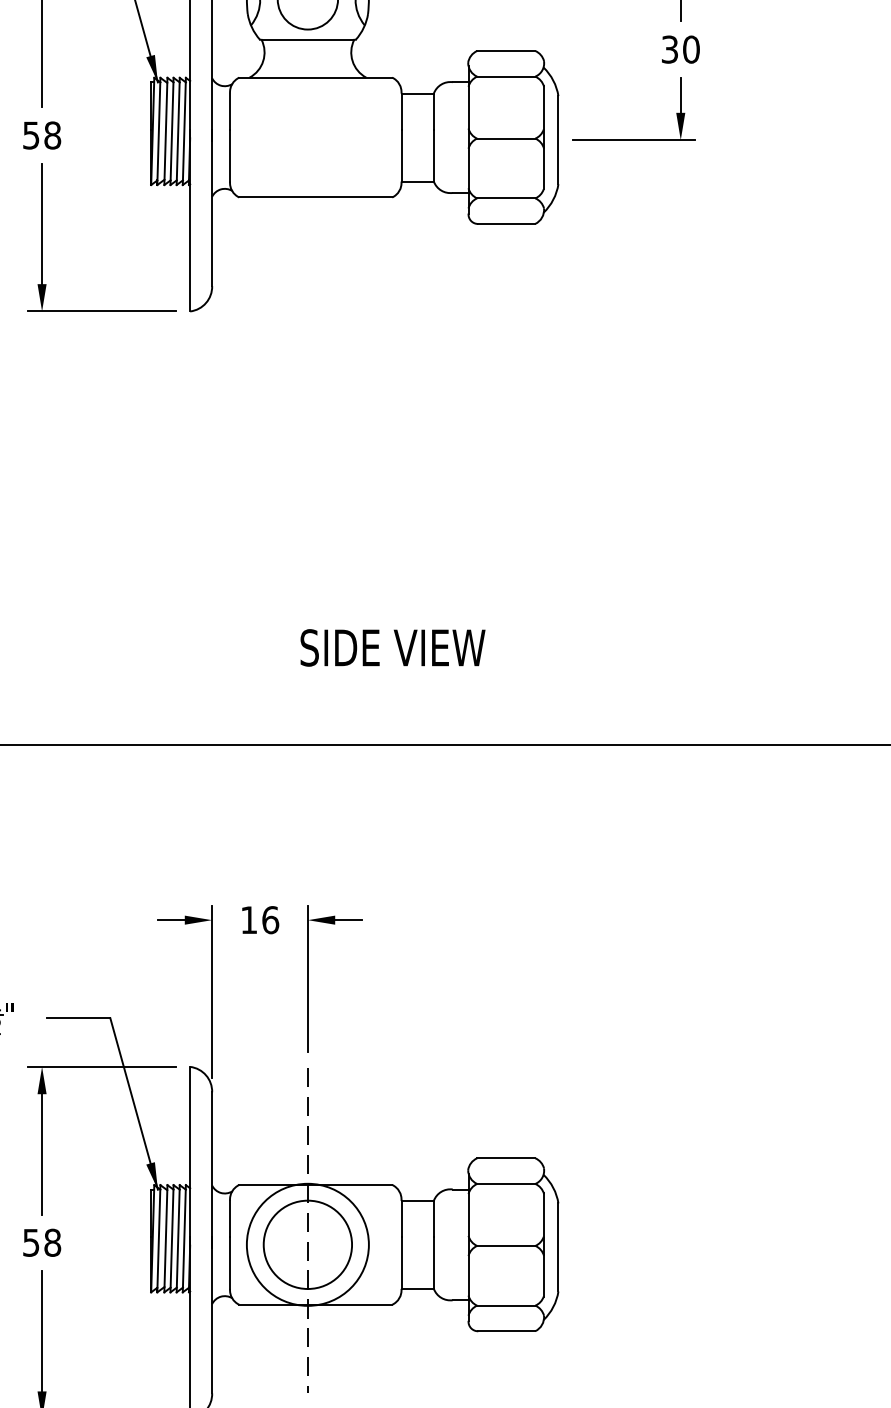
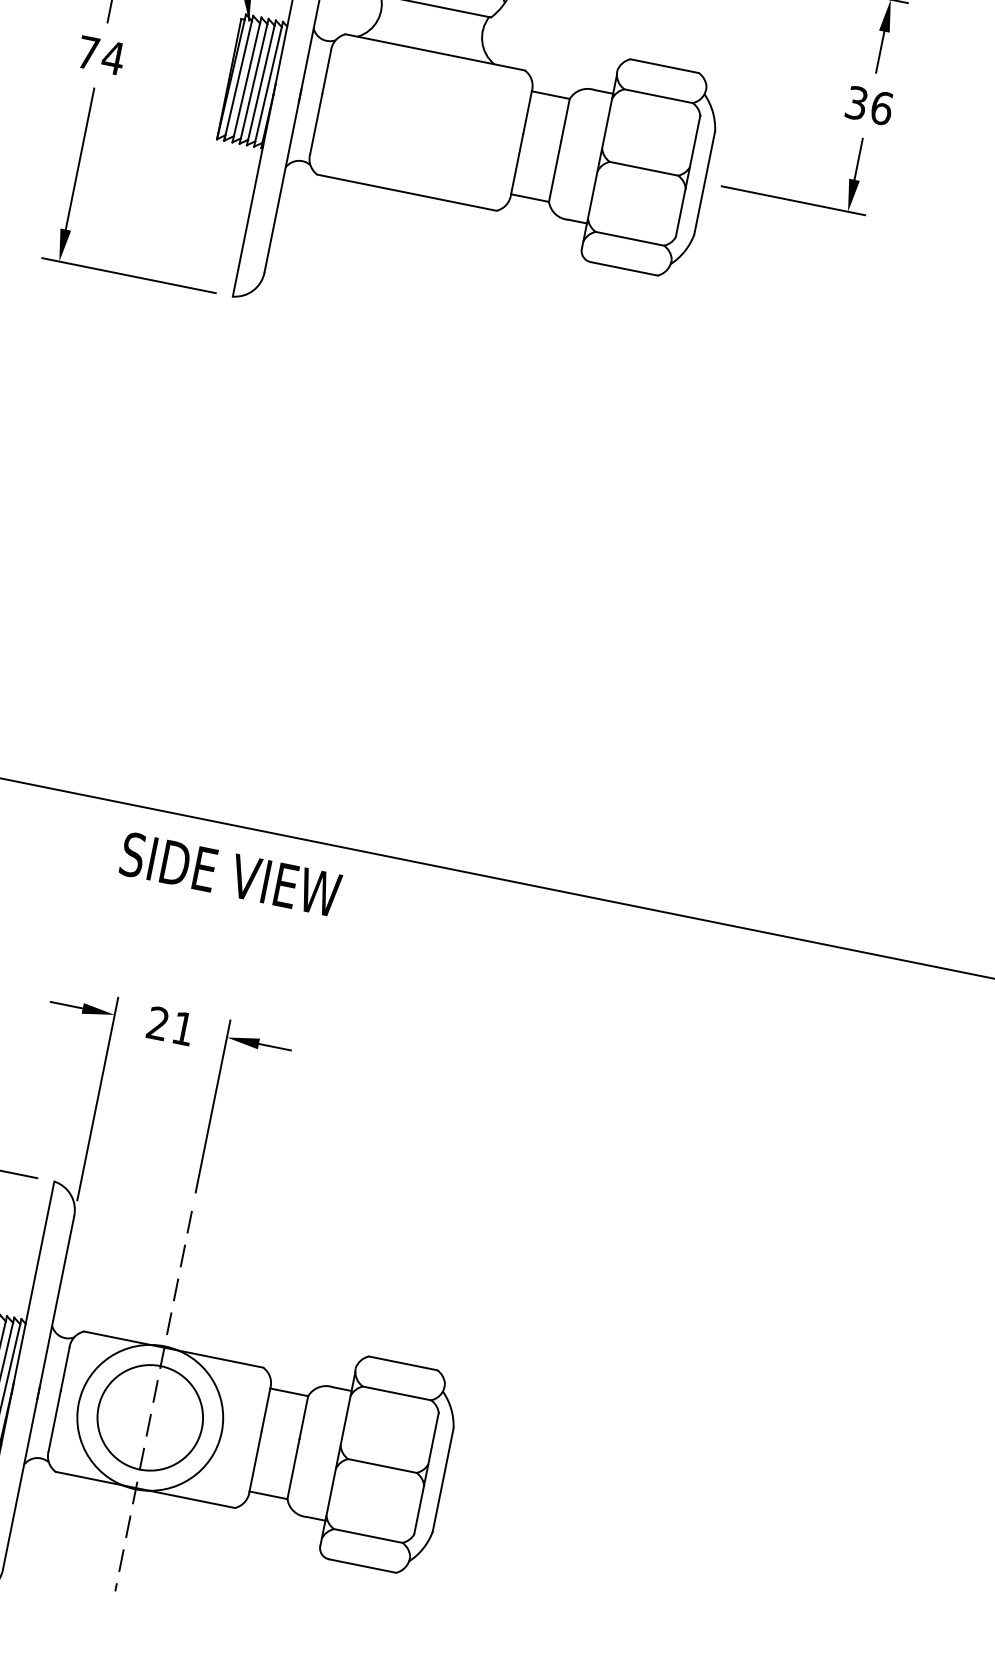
text: (691, 49) -> (882, 108), 30 -> 36
text: (42, 135) -> (101, 55), 58 -> 74
text: (392, 647) -> (230, 873), moved
text: (260, 920) -> (171, 1026), 16 -> 21

